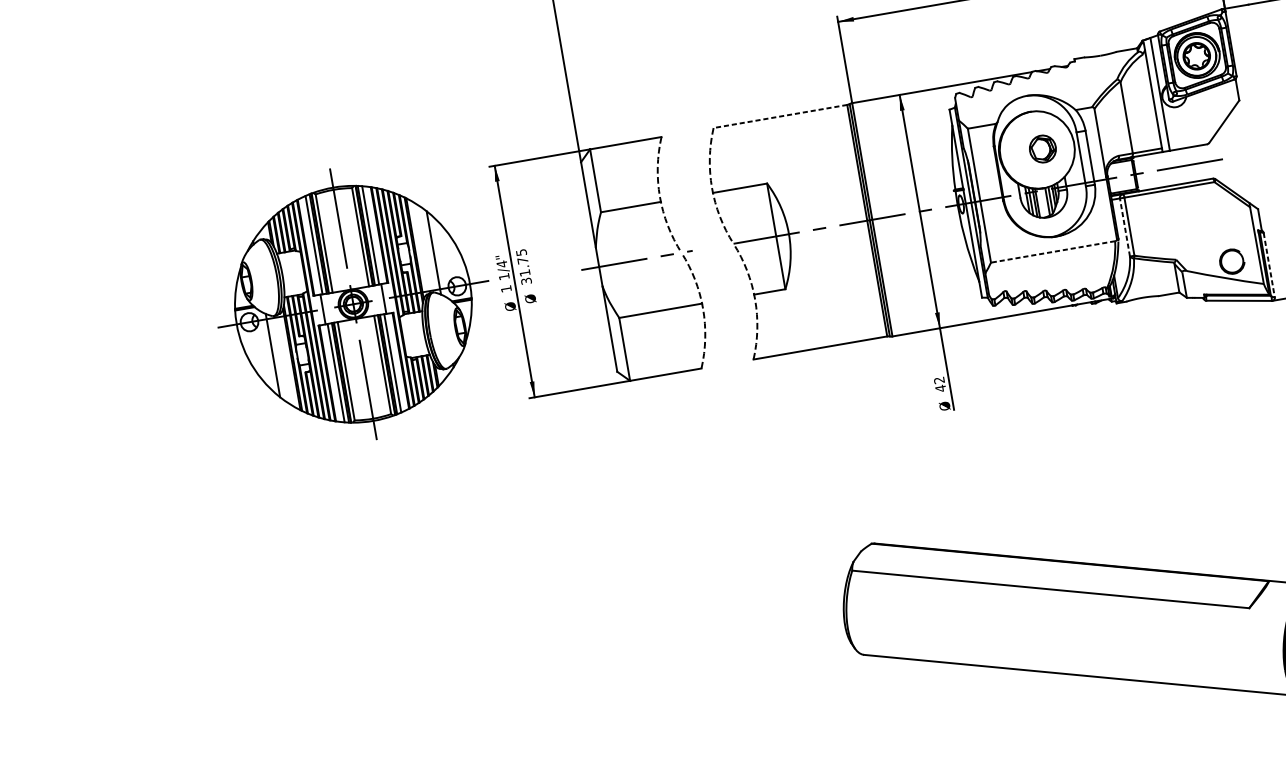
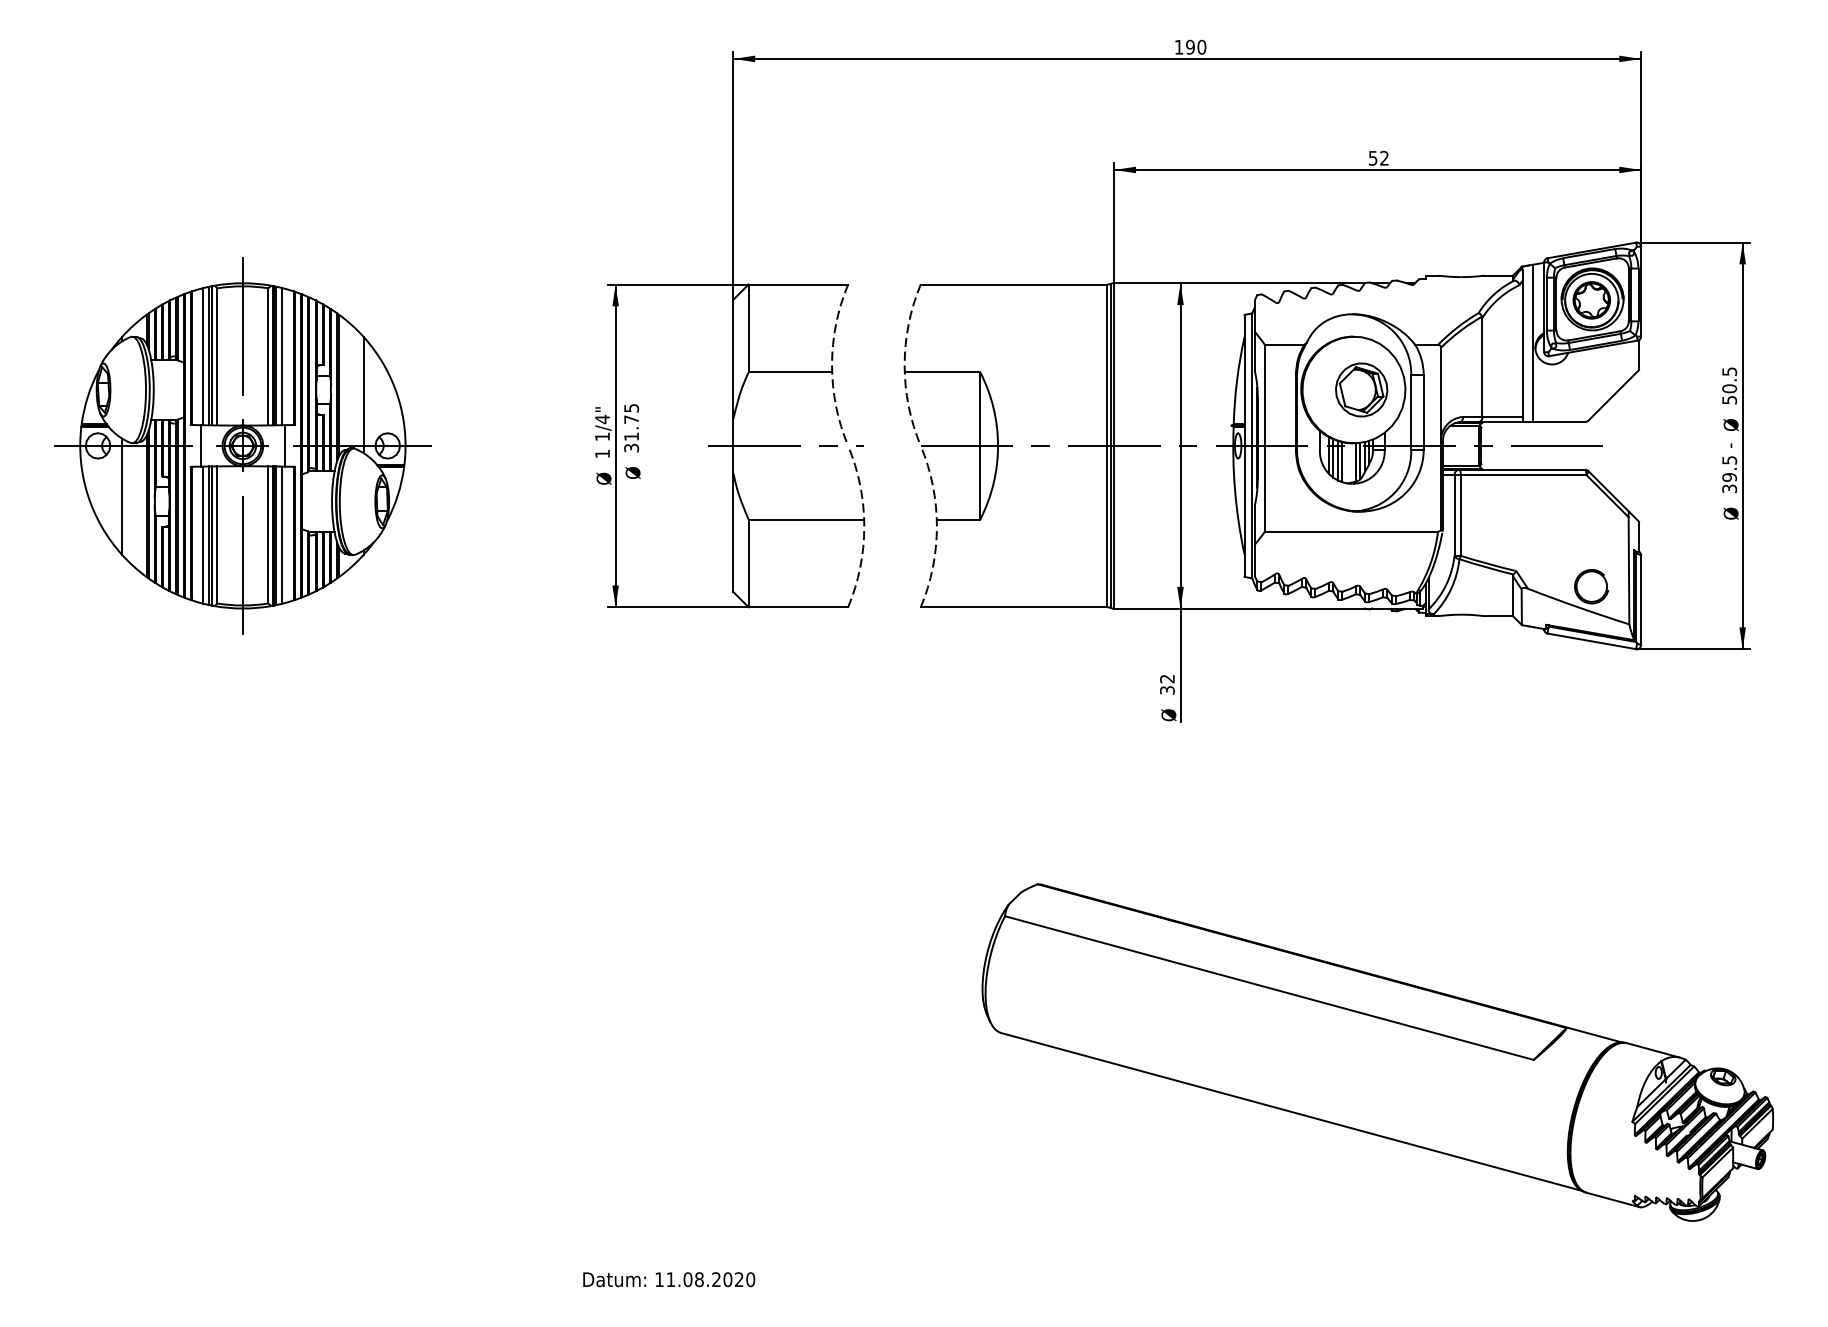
line: (780, 116) -> (1013, 284), dashed -> solid
part: (1042, 148) -> (1361, 389), size x1.43
line: (1124, 226) -> (1454, 514), dashed -> solid
line: (1053, 251) -> (1351, 531), dashed -> solid
line: (1269, 265) -> (1641, 600), dashed -> solid
part: (353, 304) -> (242, 445), moved
text: (940, 388) -> (1167, 690), 42 -> 32

